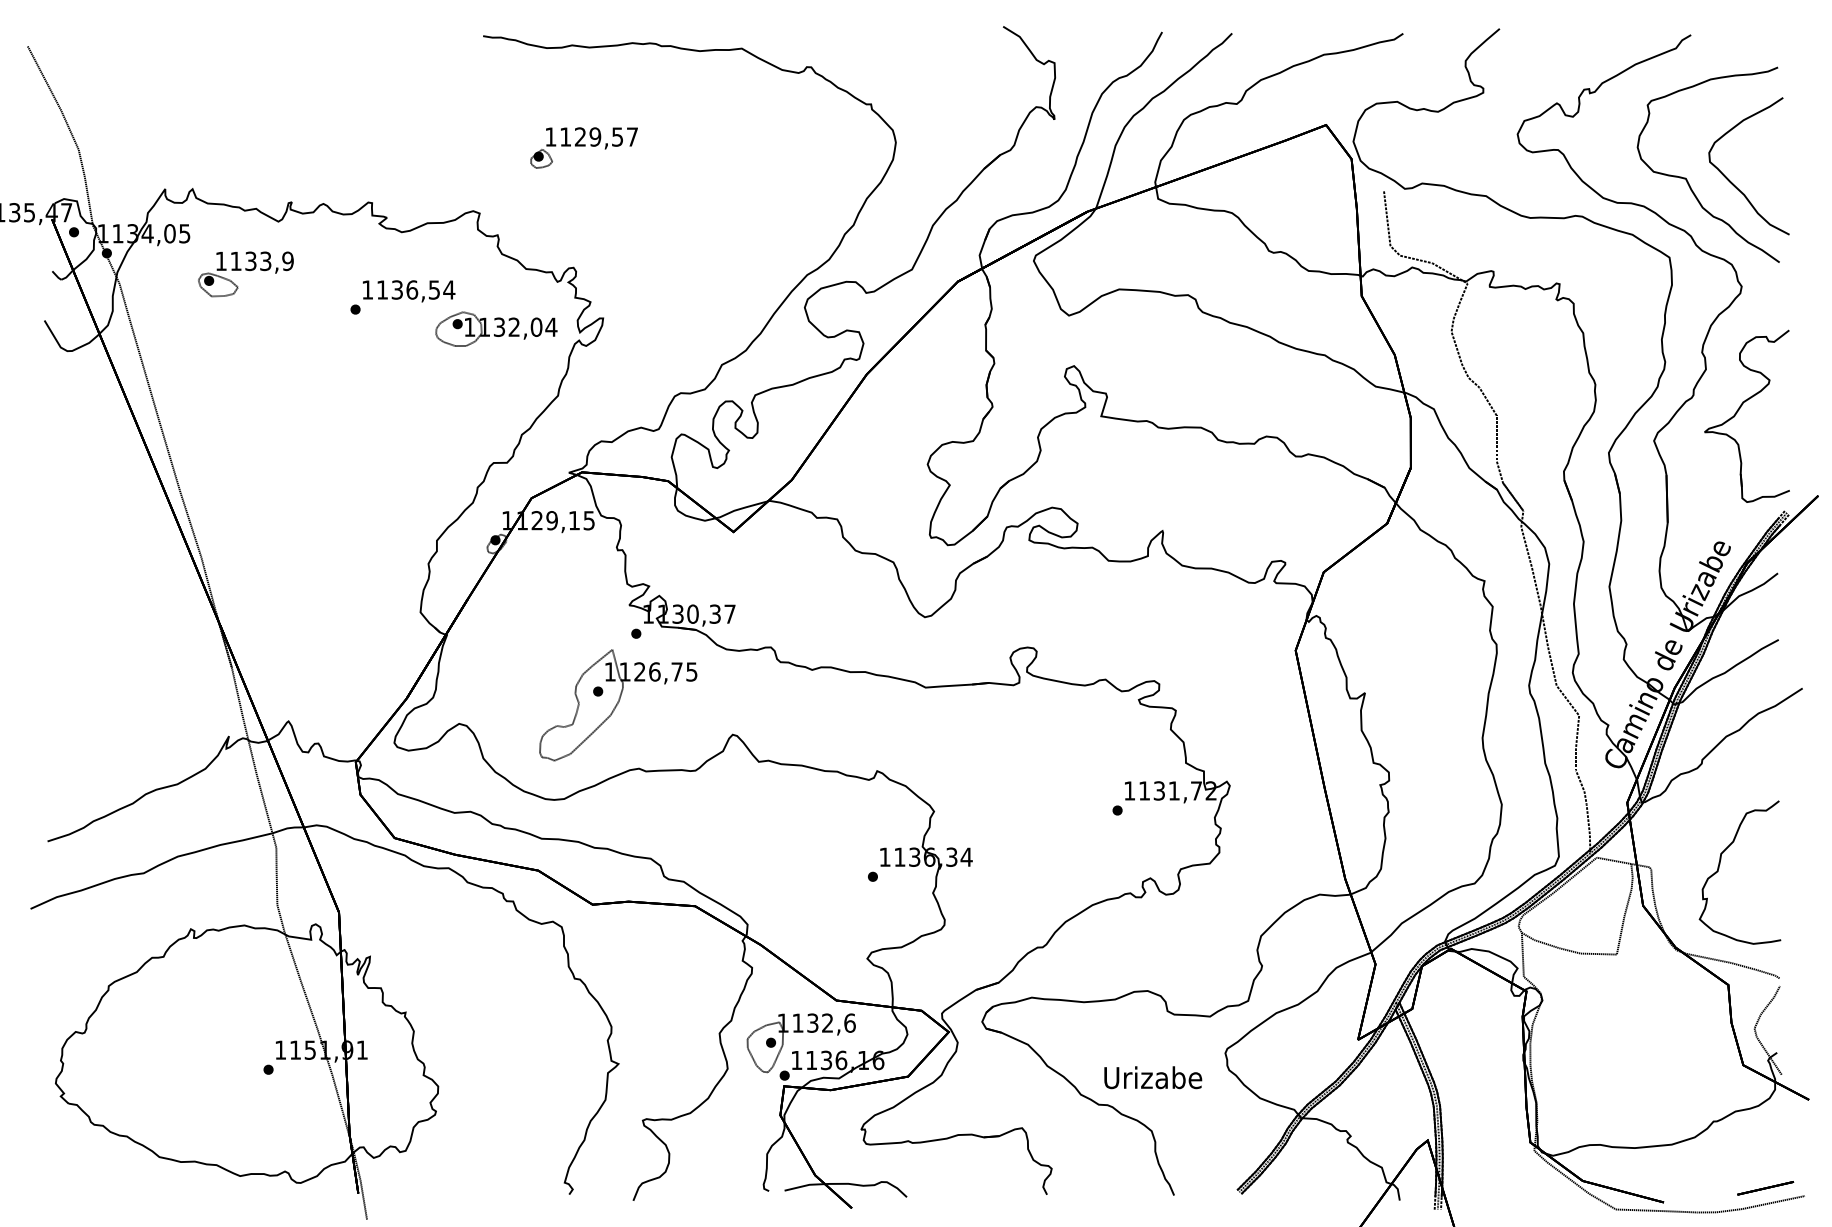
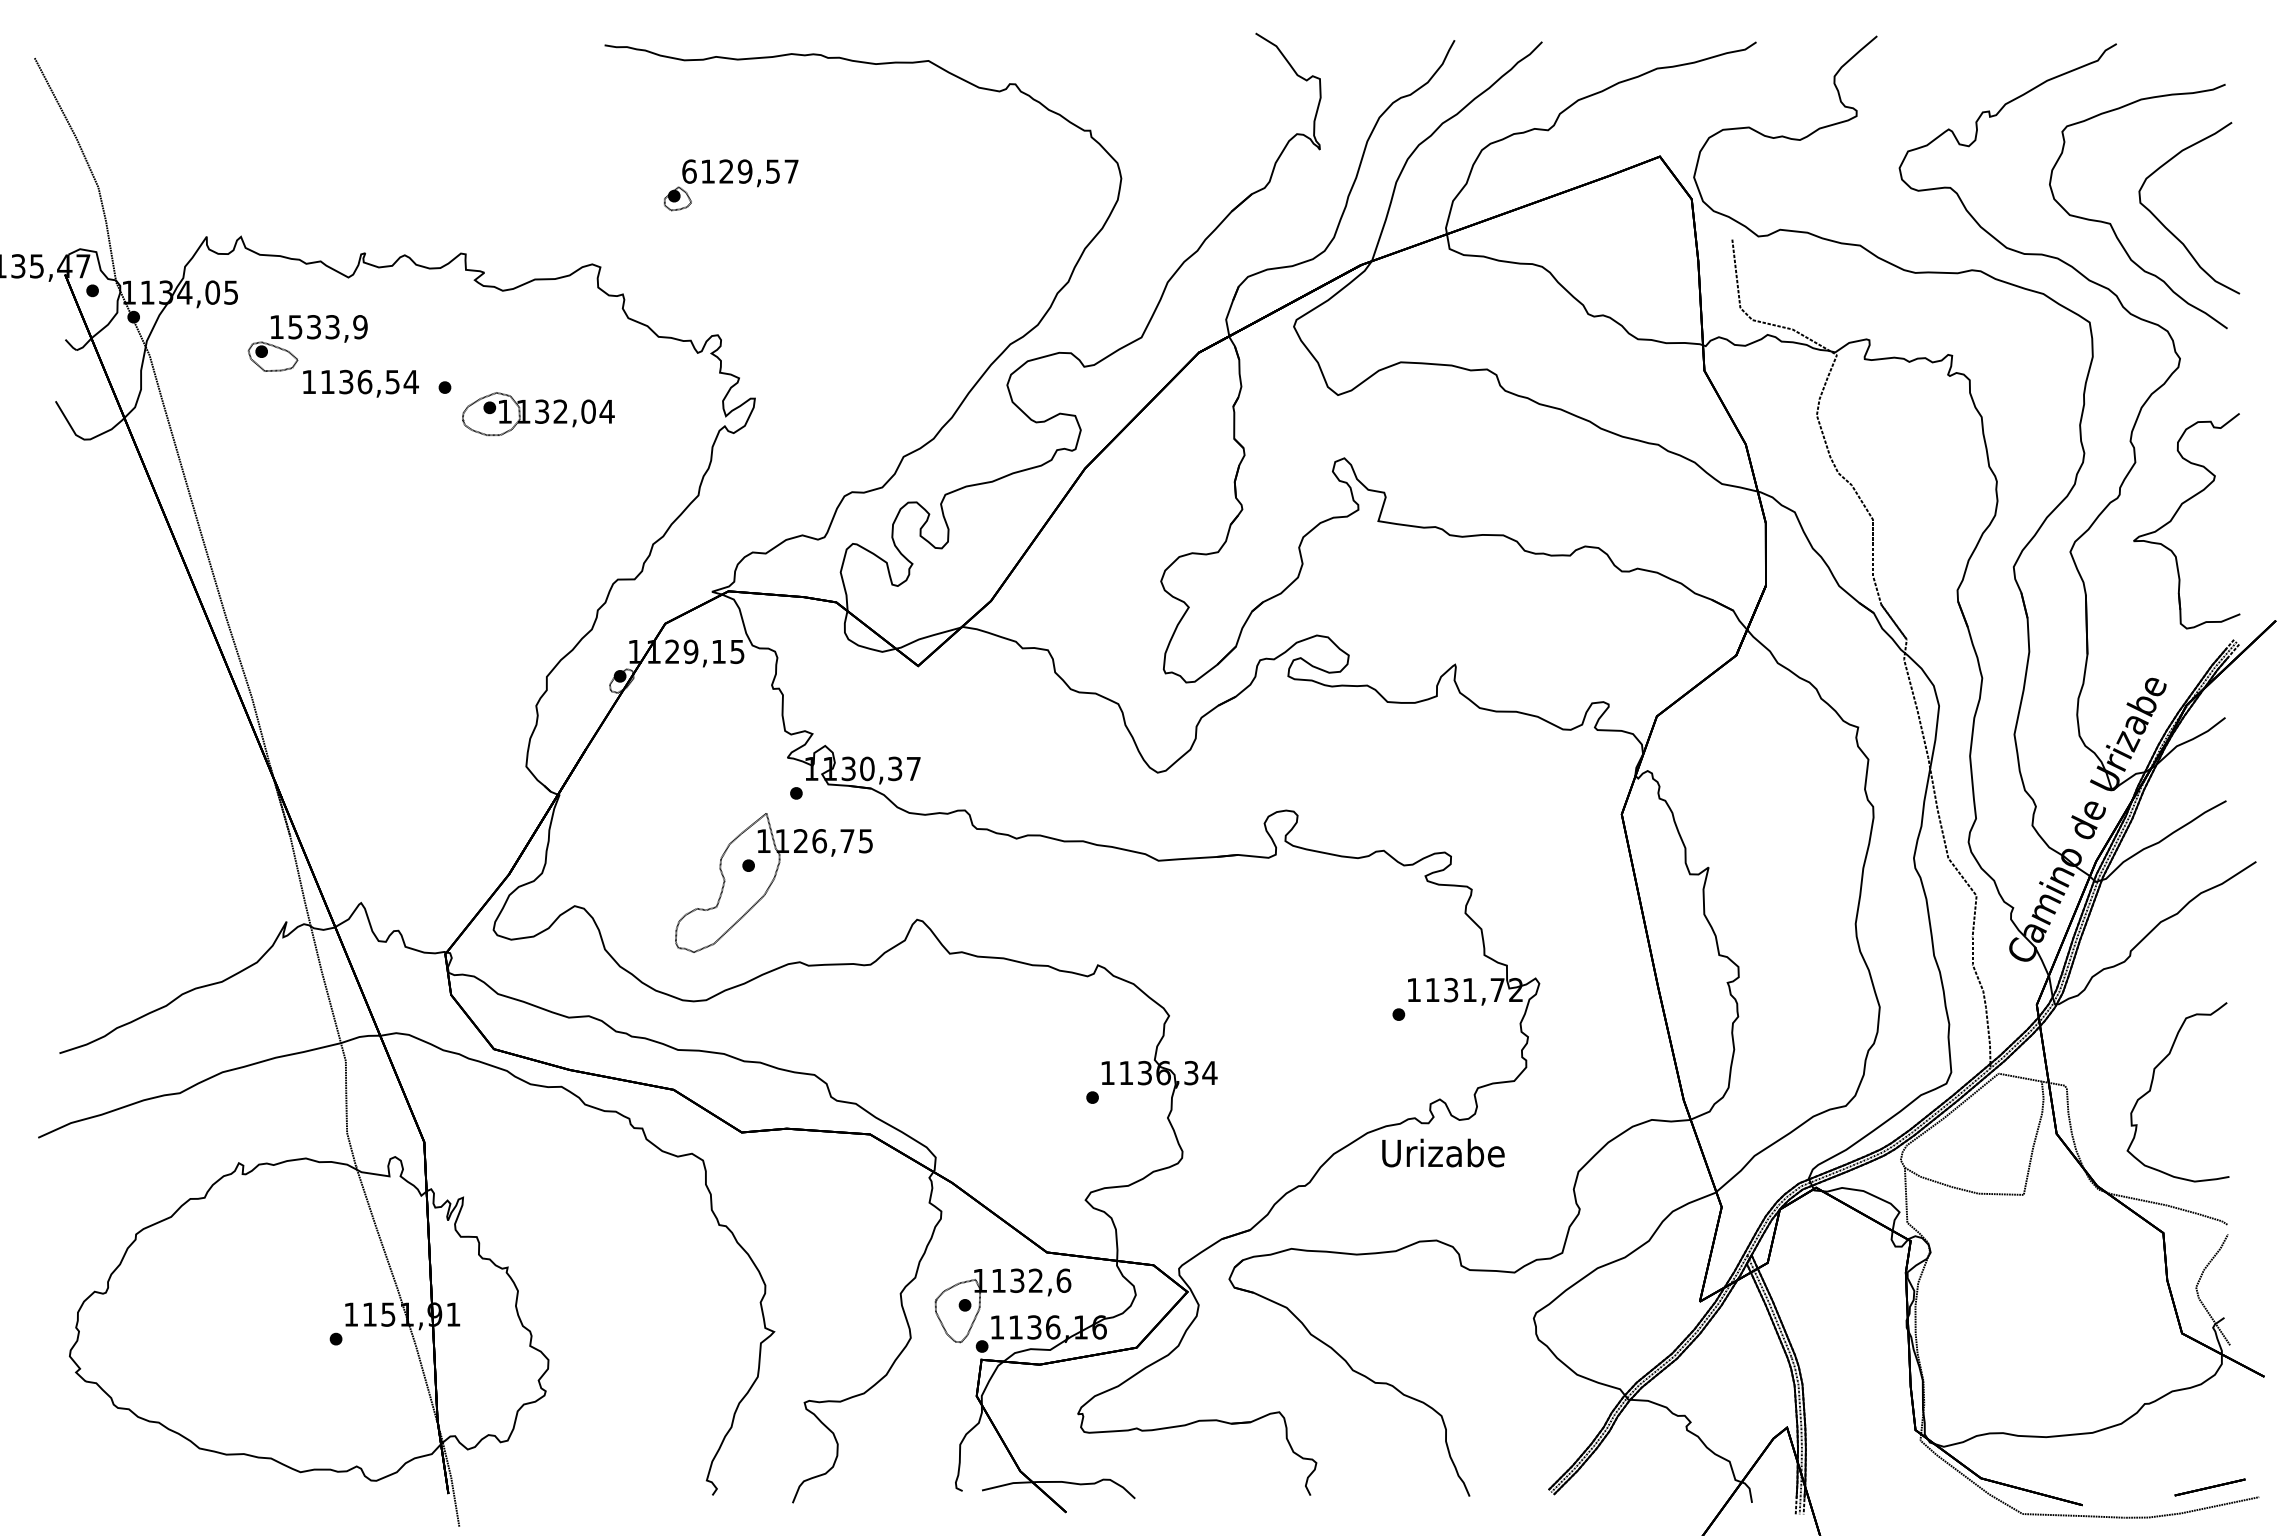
text: (550, 136) -> (689, 171), 1129,57 -> 6129,57
text: (236, 261) -> (295, 327), 1133,9 -> 1533,9
text: (408, 291) -> (360, 383), moved
part: (496, 329) -> (538, 414), moved
text: (1153, 1077) -> (1443, 1152), moved

